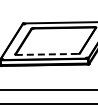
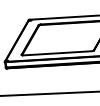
line: (47, 54) -> (57, 53), dashed -> solid

